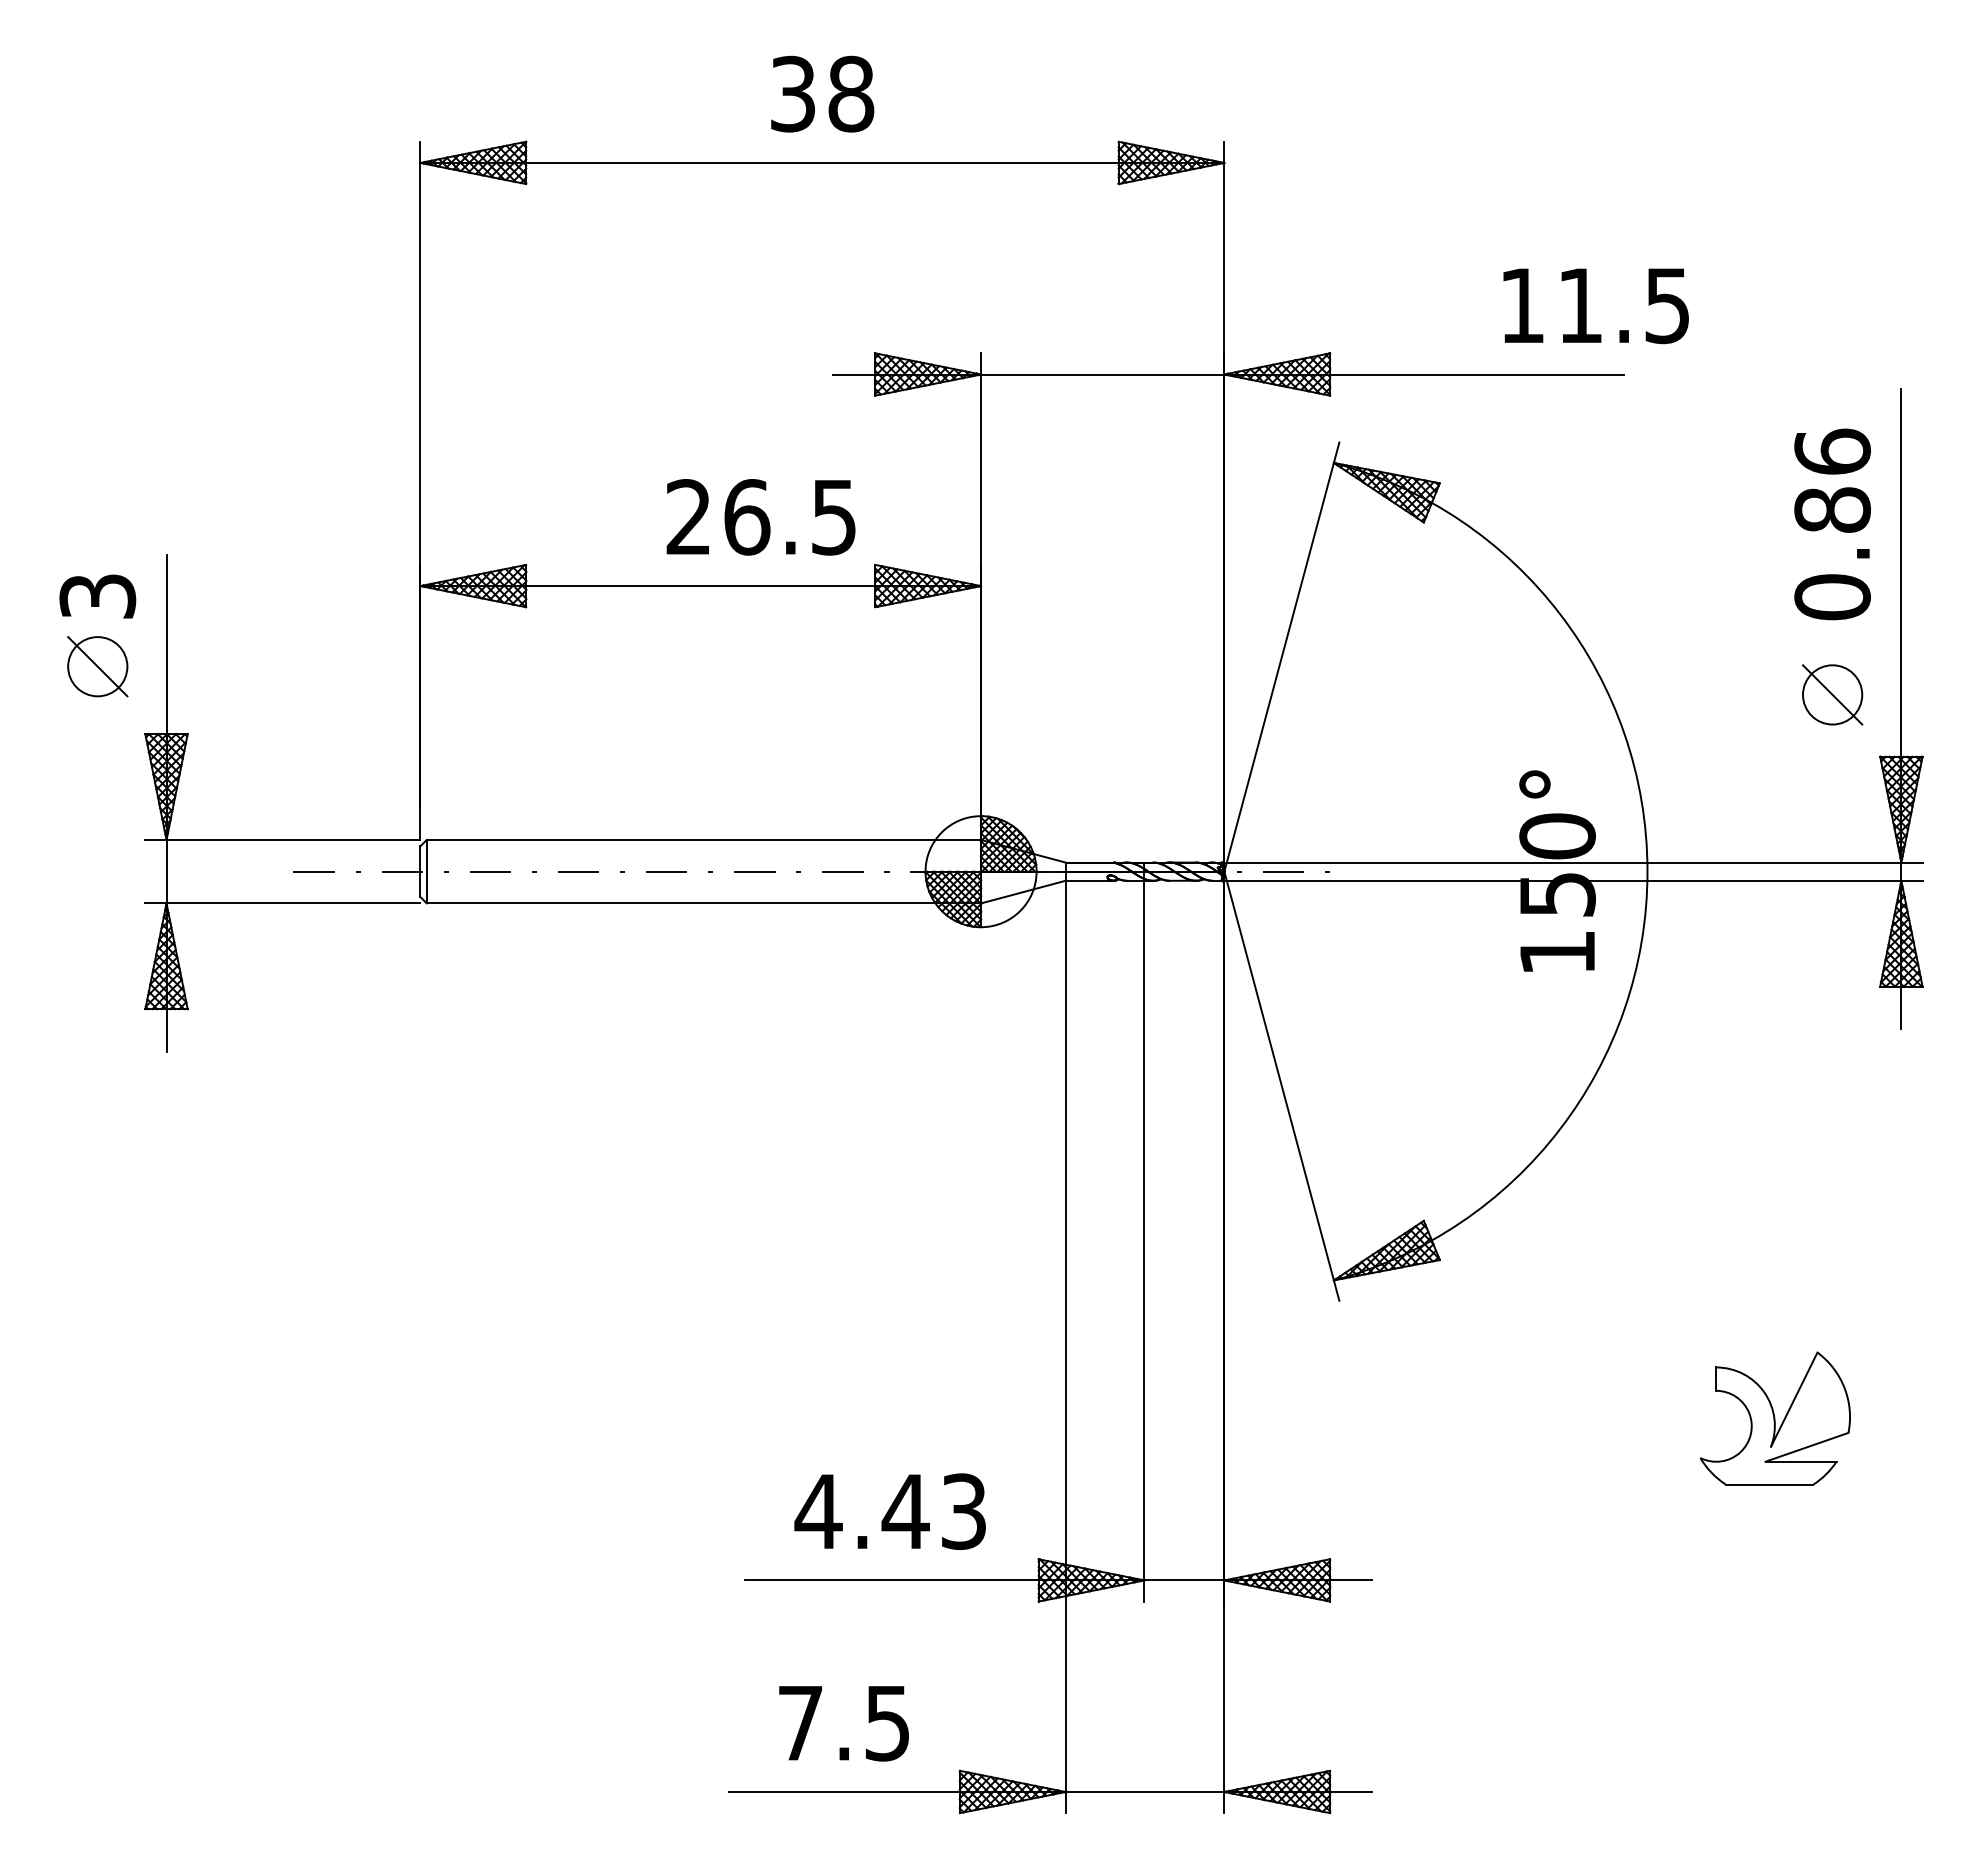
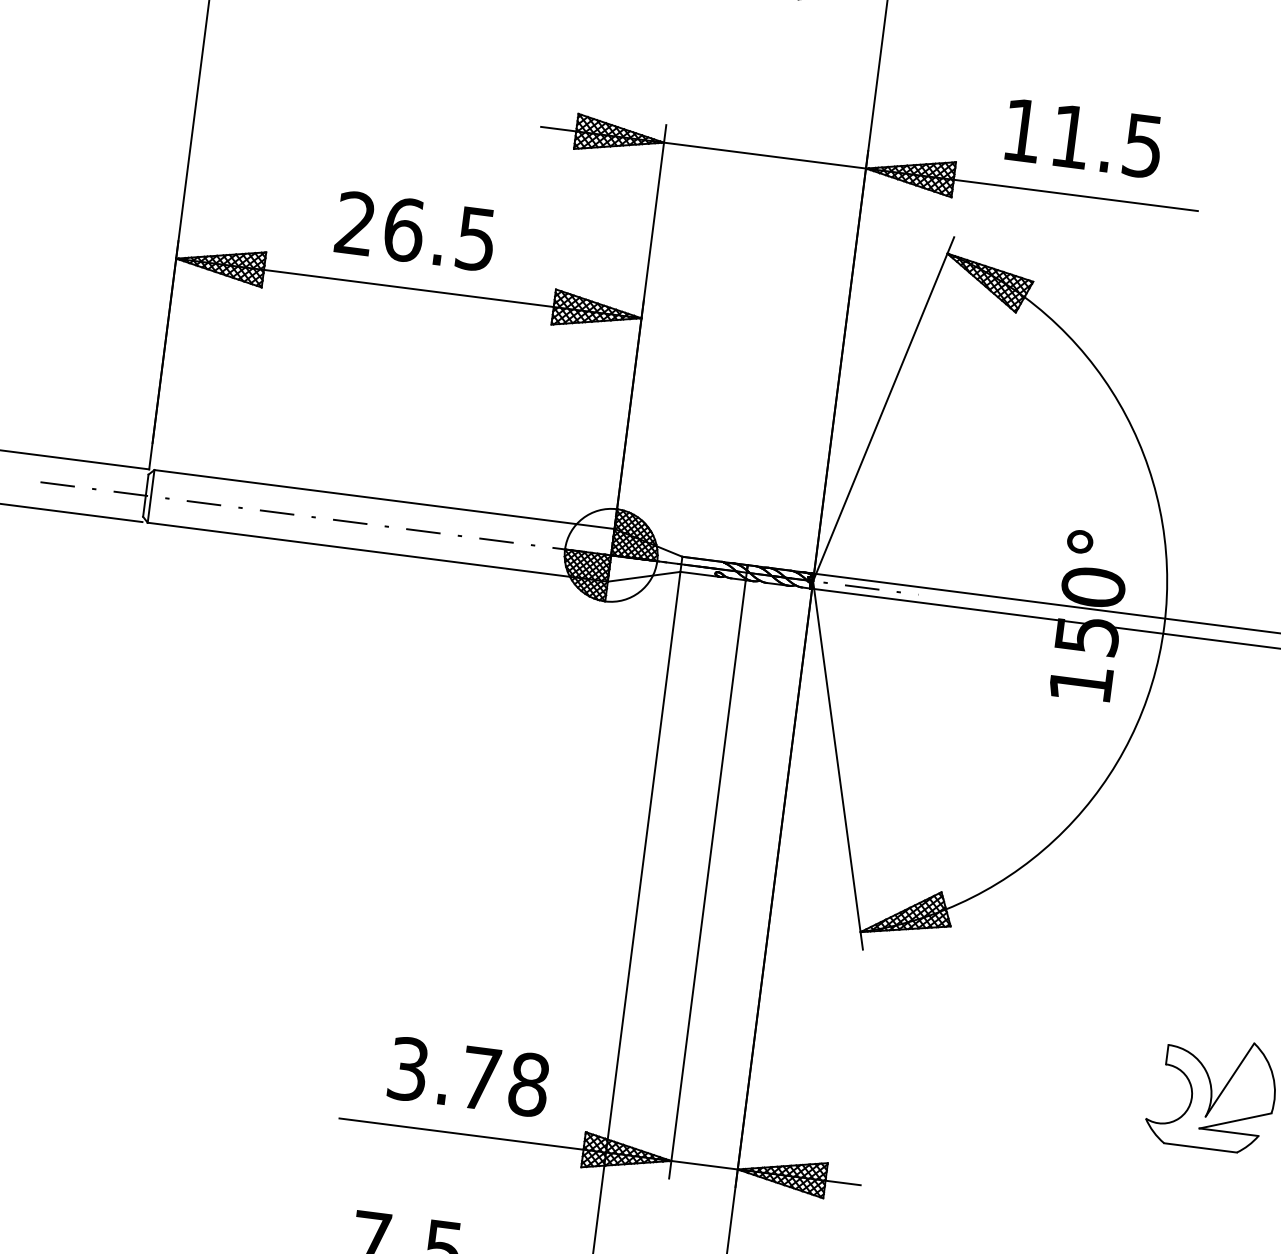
text: (1595, 306) -> (1083, 139), moved
text: (760, 517) -> (415, 231), moved
text: (890, 1511) -> (467, 1076), 4.43 -> 3.78

